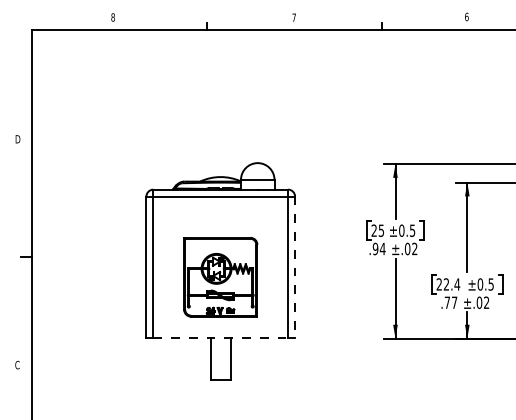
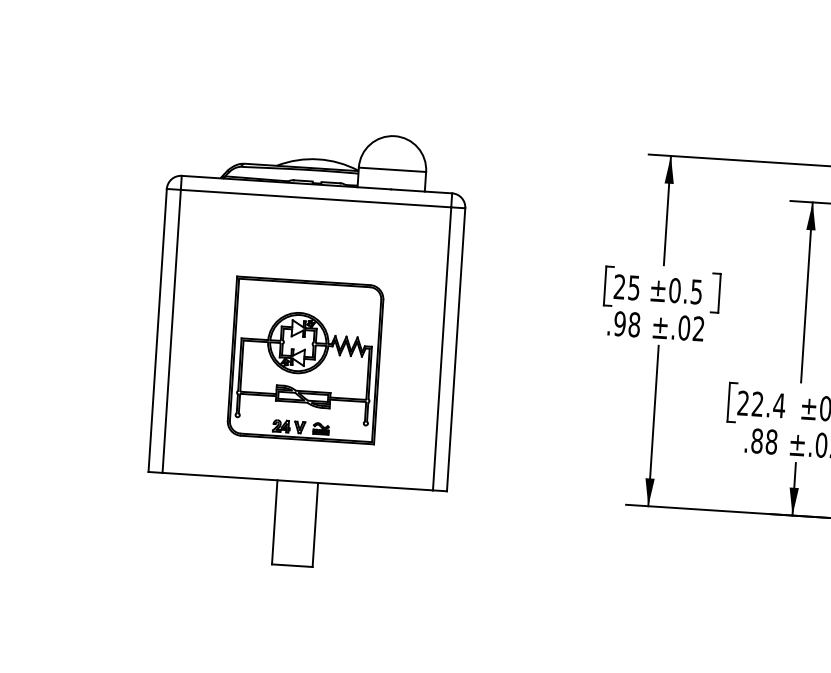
text: (382, 248) -> (633, 323), .94 -> .98
line: (295, 267) -> (456, 350), dashed -> solid
text: (450, 302) -> (763, 440), .77 -> .88
line: (221, 337) -> (299, 481), dashed -> solid

